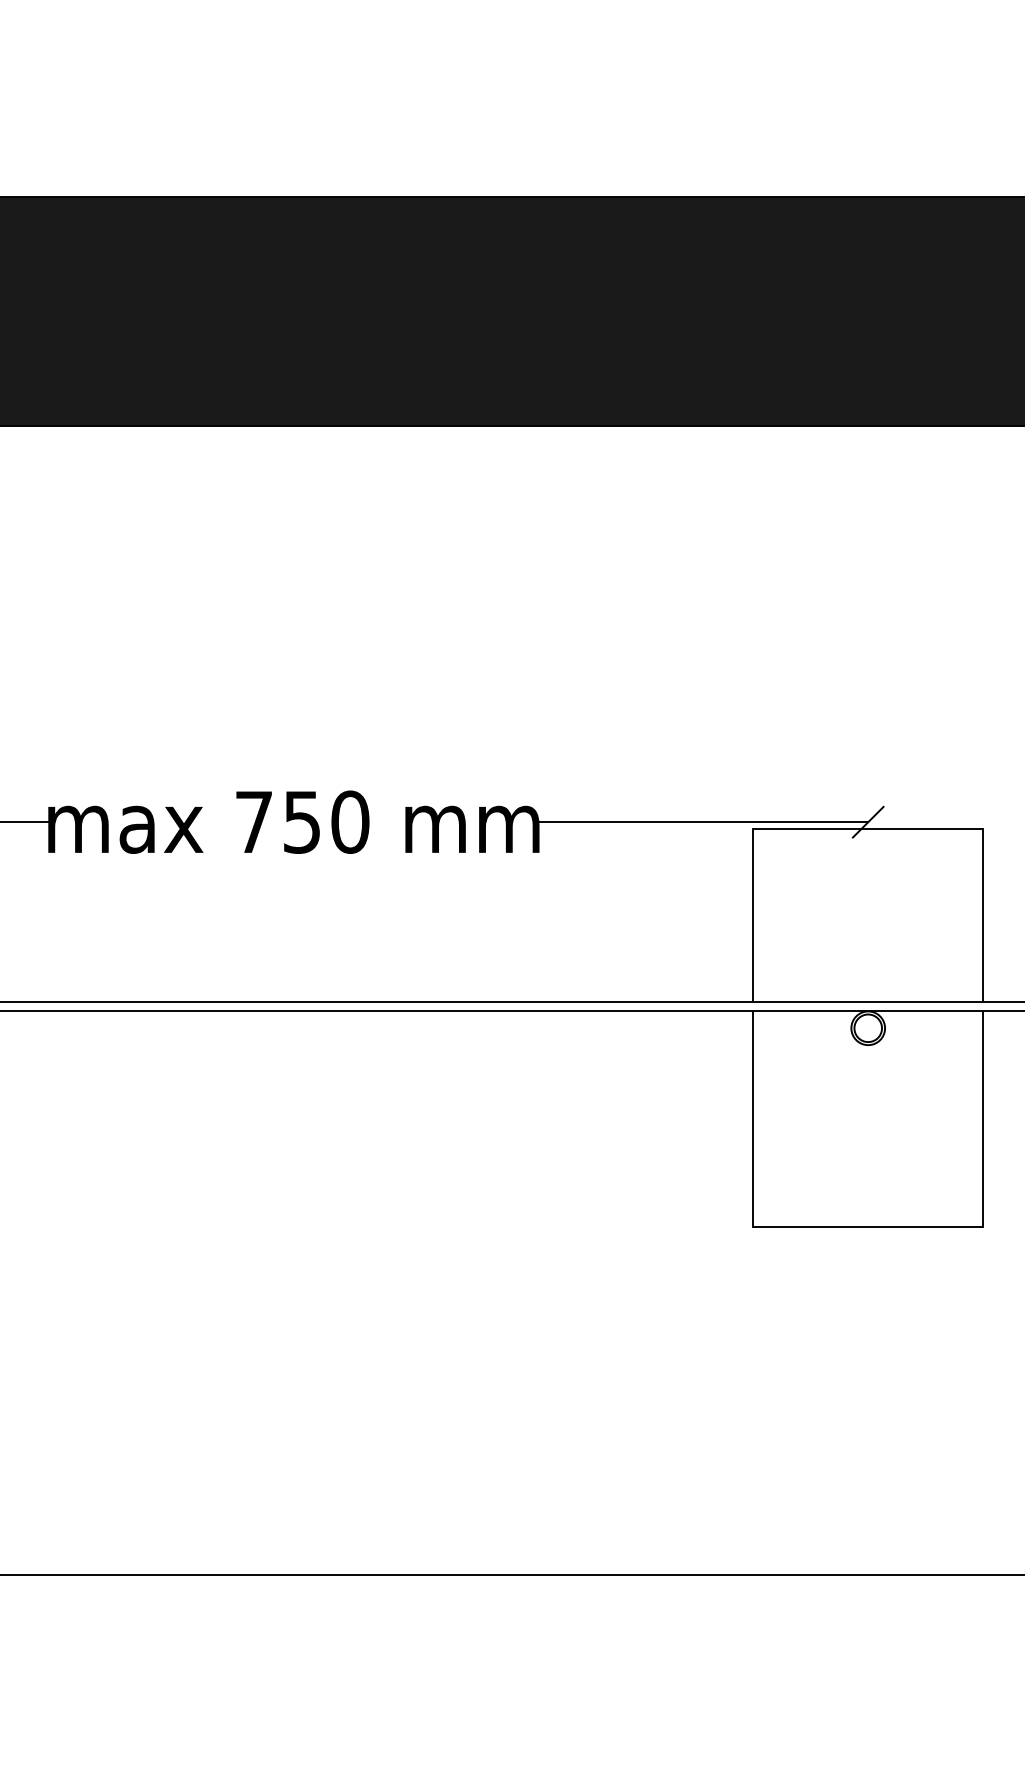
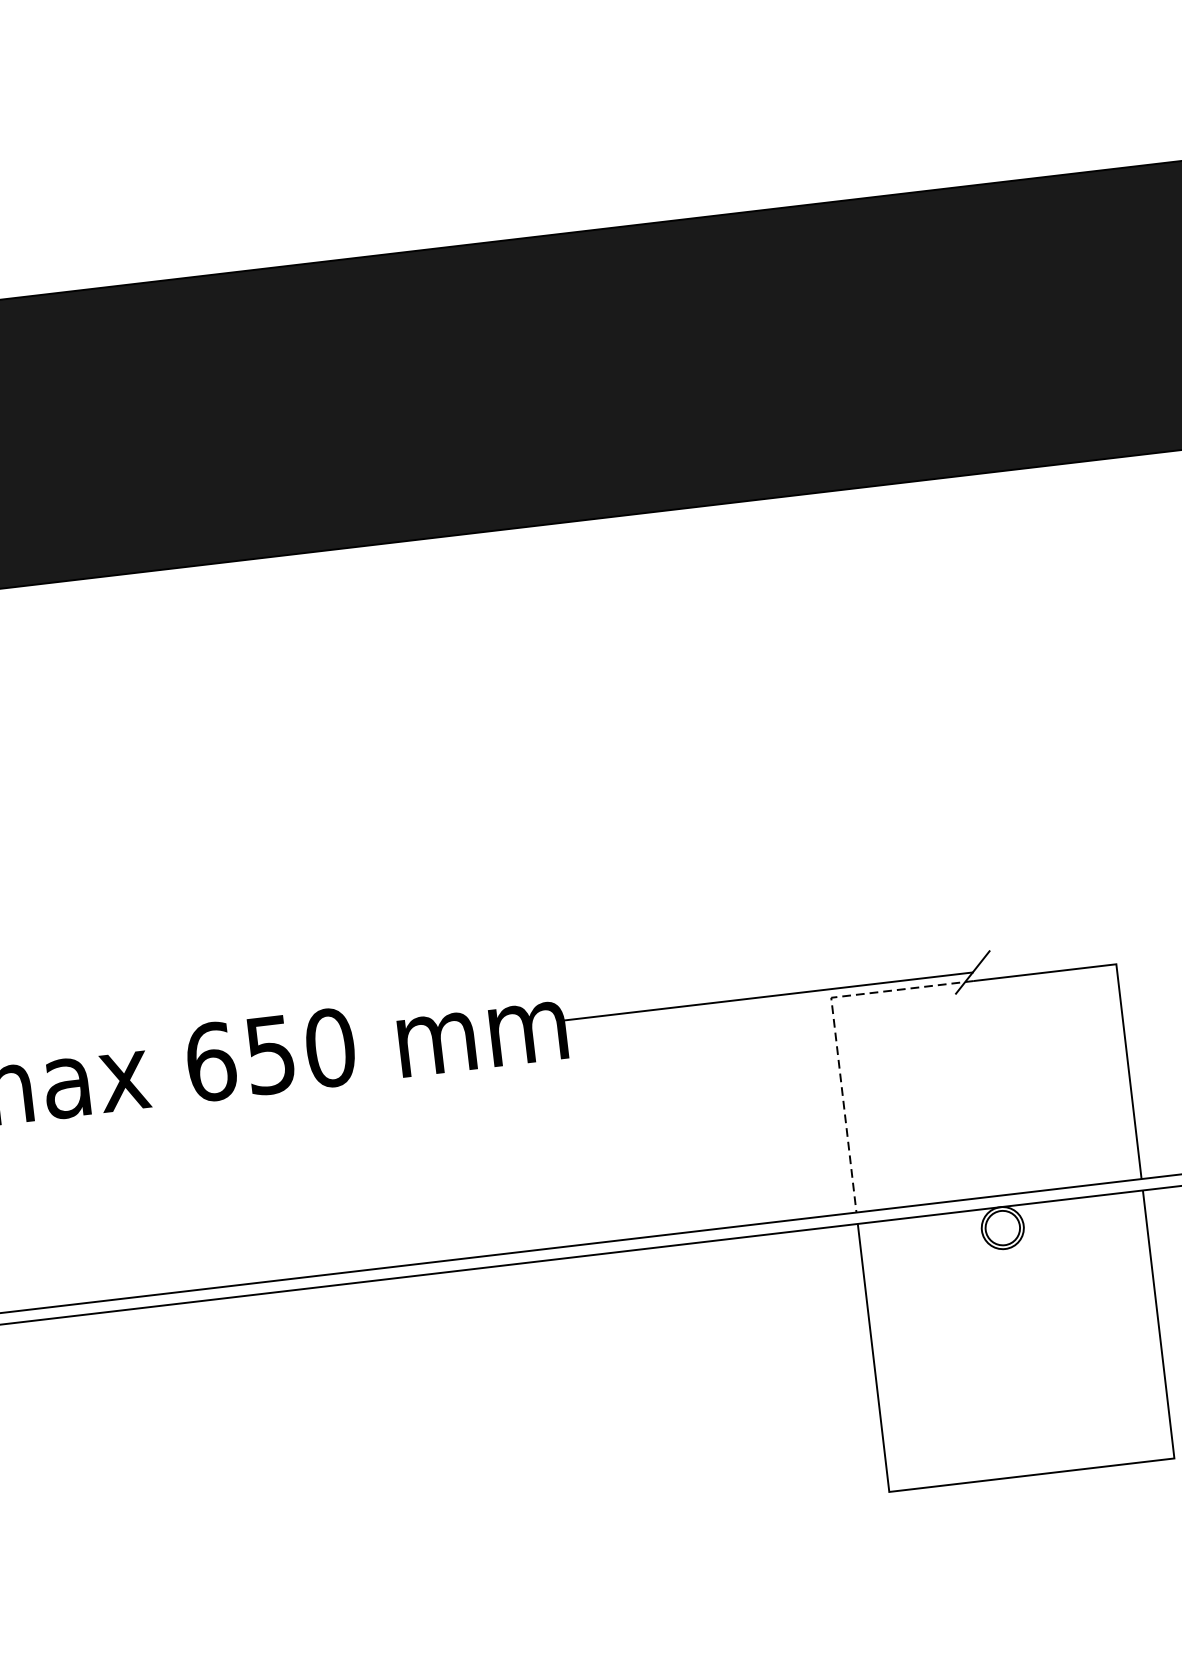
text: (254, 821) -> (211, 1061), 750 -> 650
line: (753, 857) -> (835, 1032), solid -> dashed

